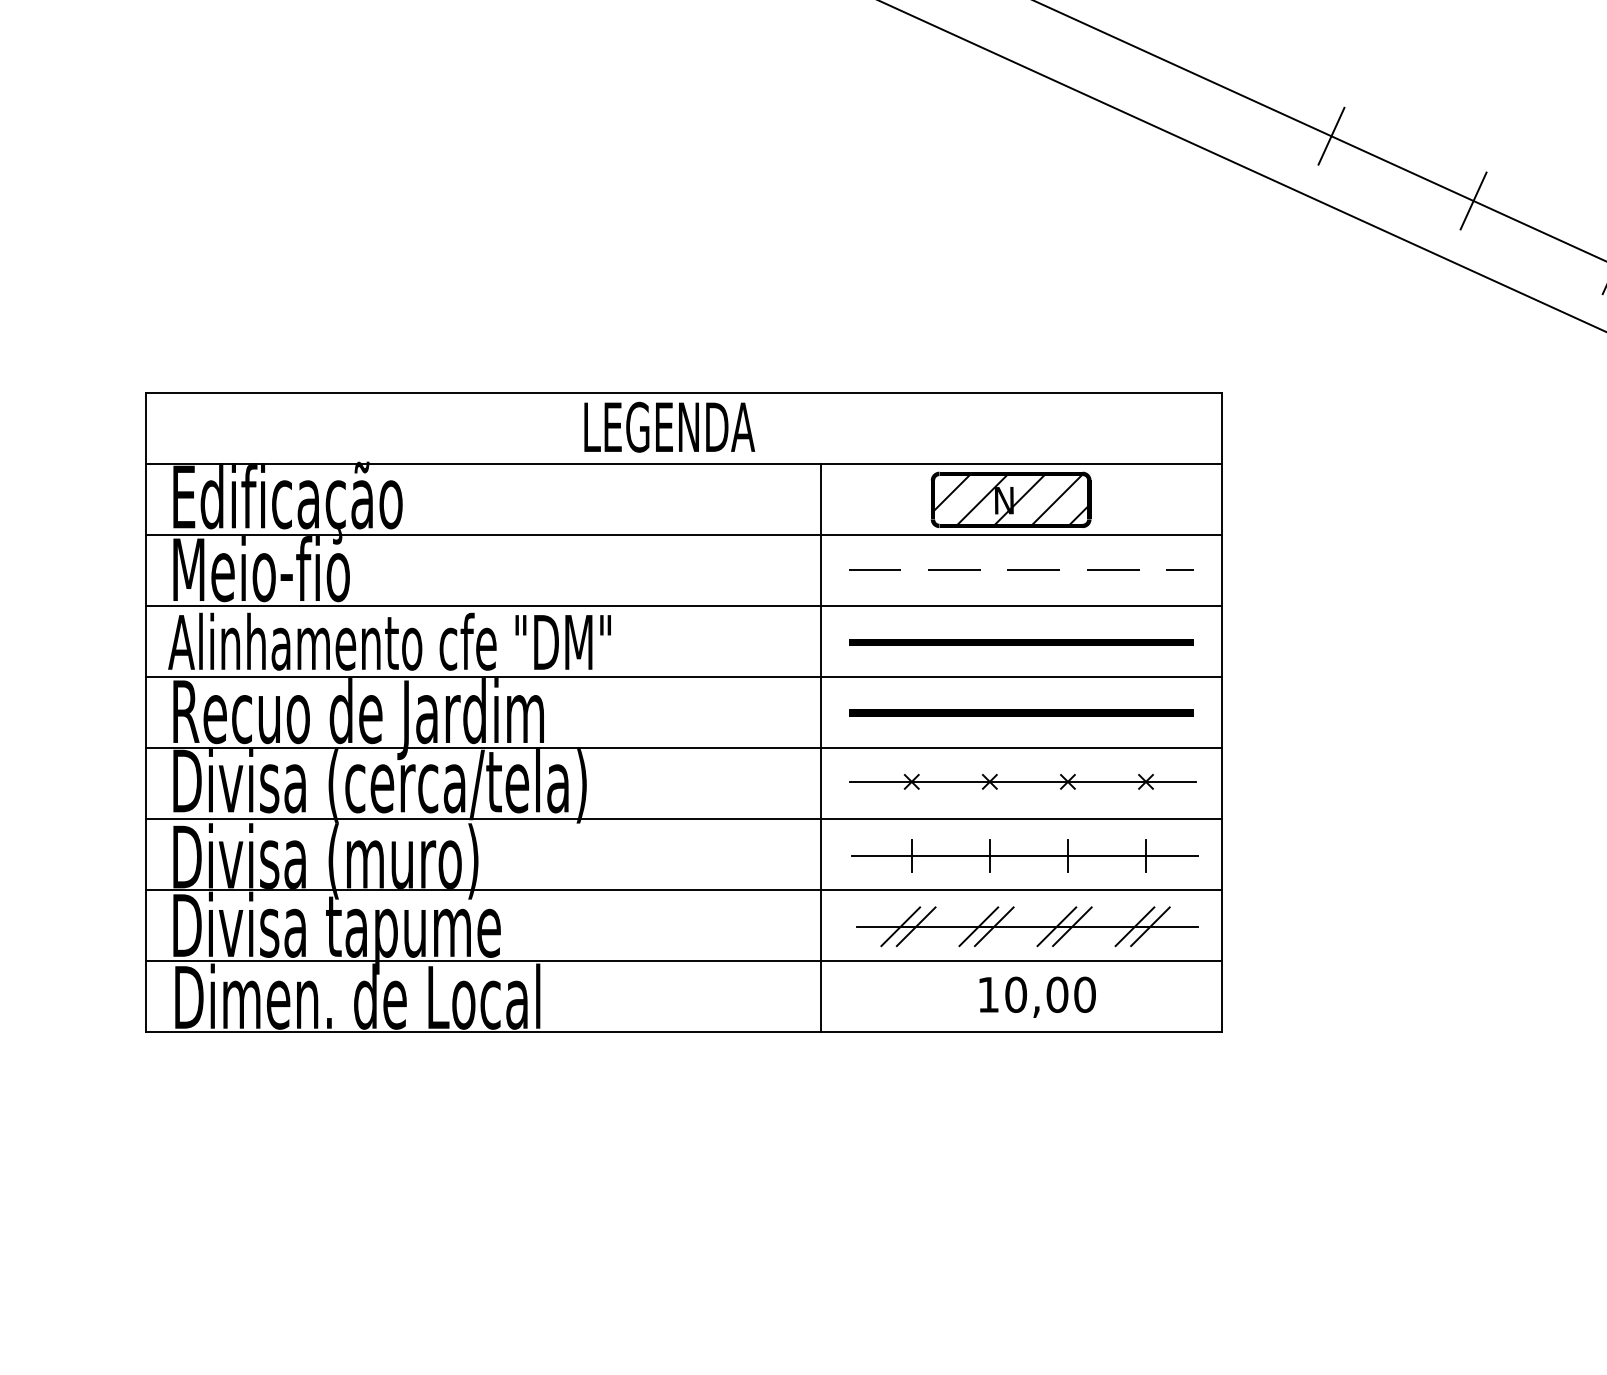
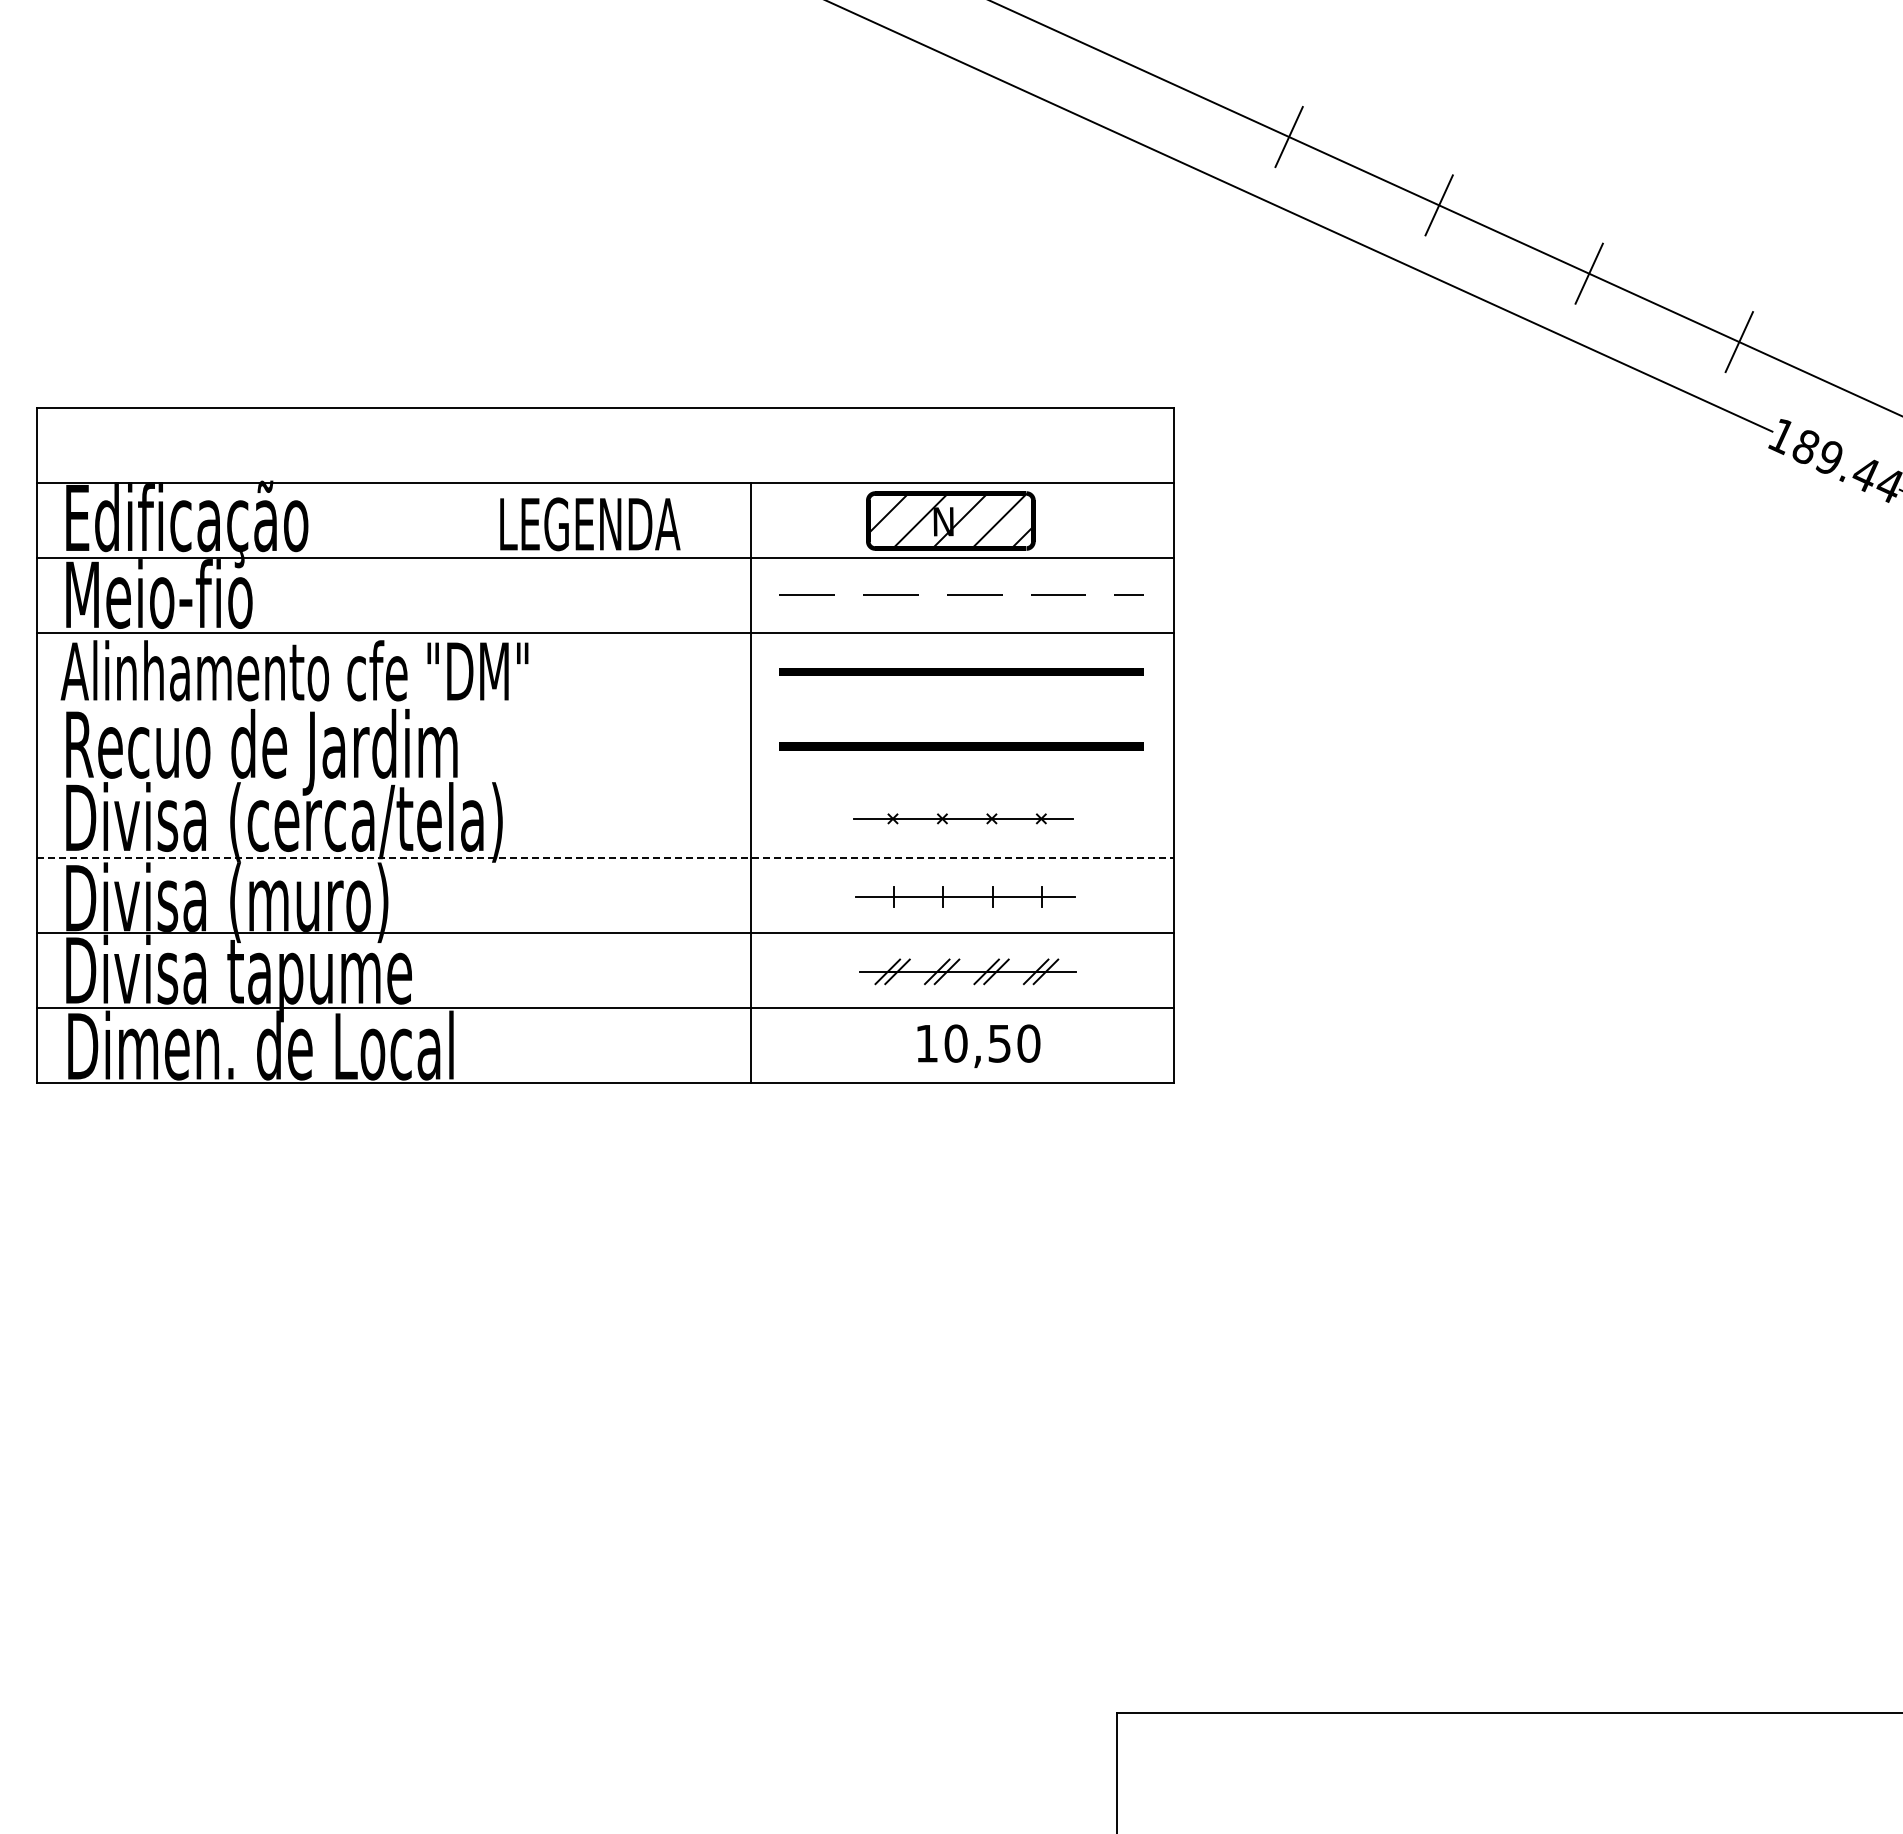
text: (669, 427) -> (590, 524), moved
line: (684, 676) -> (605, 707), removed
line: (684, 747) -> (605, 782), removed
part: (1023, 781) -> (963, 818), size x0.6
line: (685, 819) -> (606, 858), solid -> dashed
part: (1025, 855) -> (965, 896), size x0.6
part: (1026, 926) -> (967, 971), size x0.6
text: (1057, 994) -> (999, 1043), 10,00 -> 10,50

